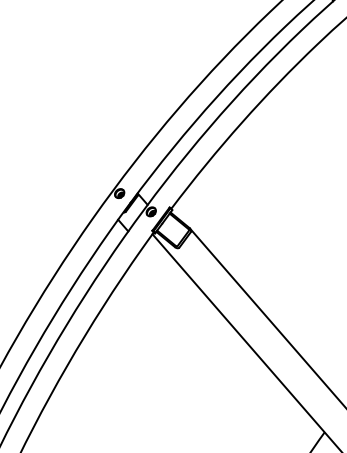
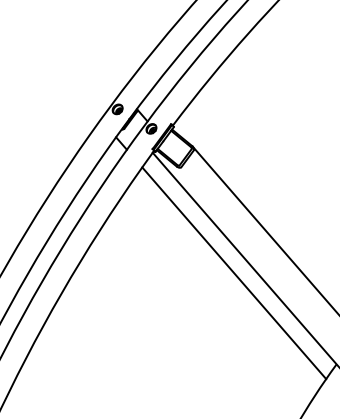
line: (228, 346) -> (233, 272), added

